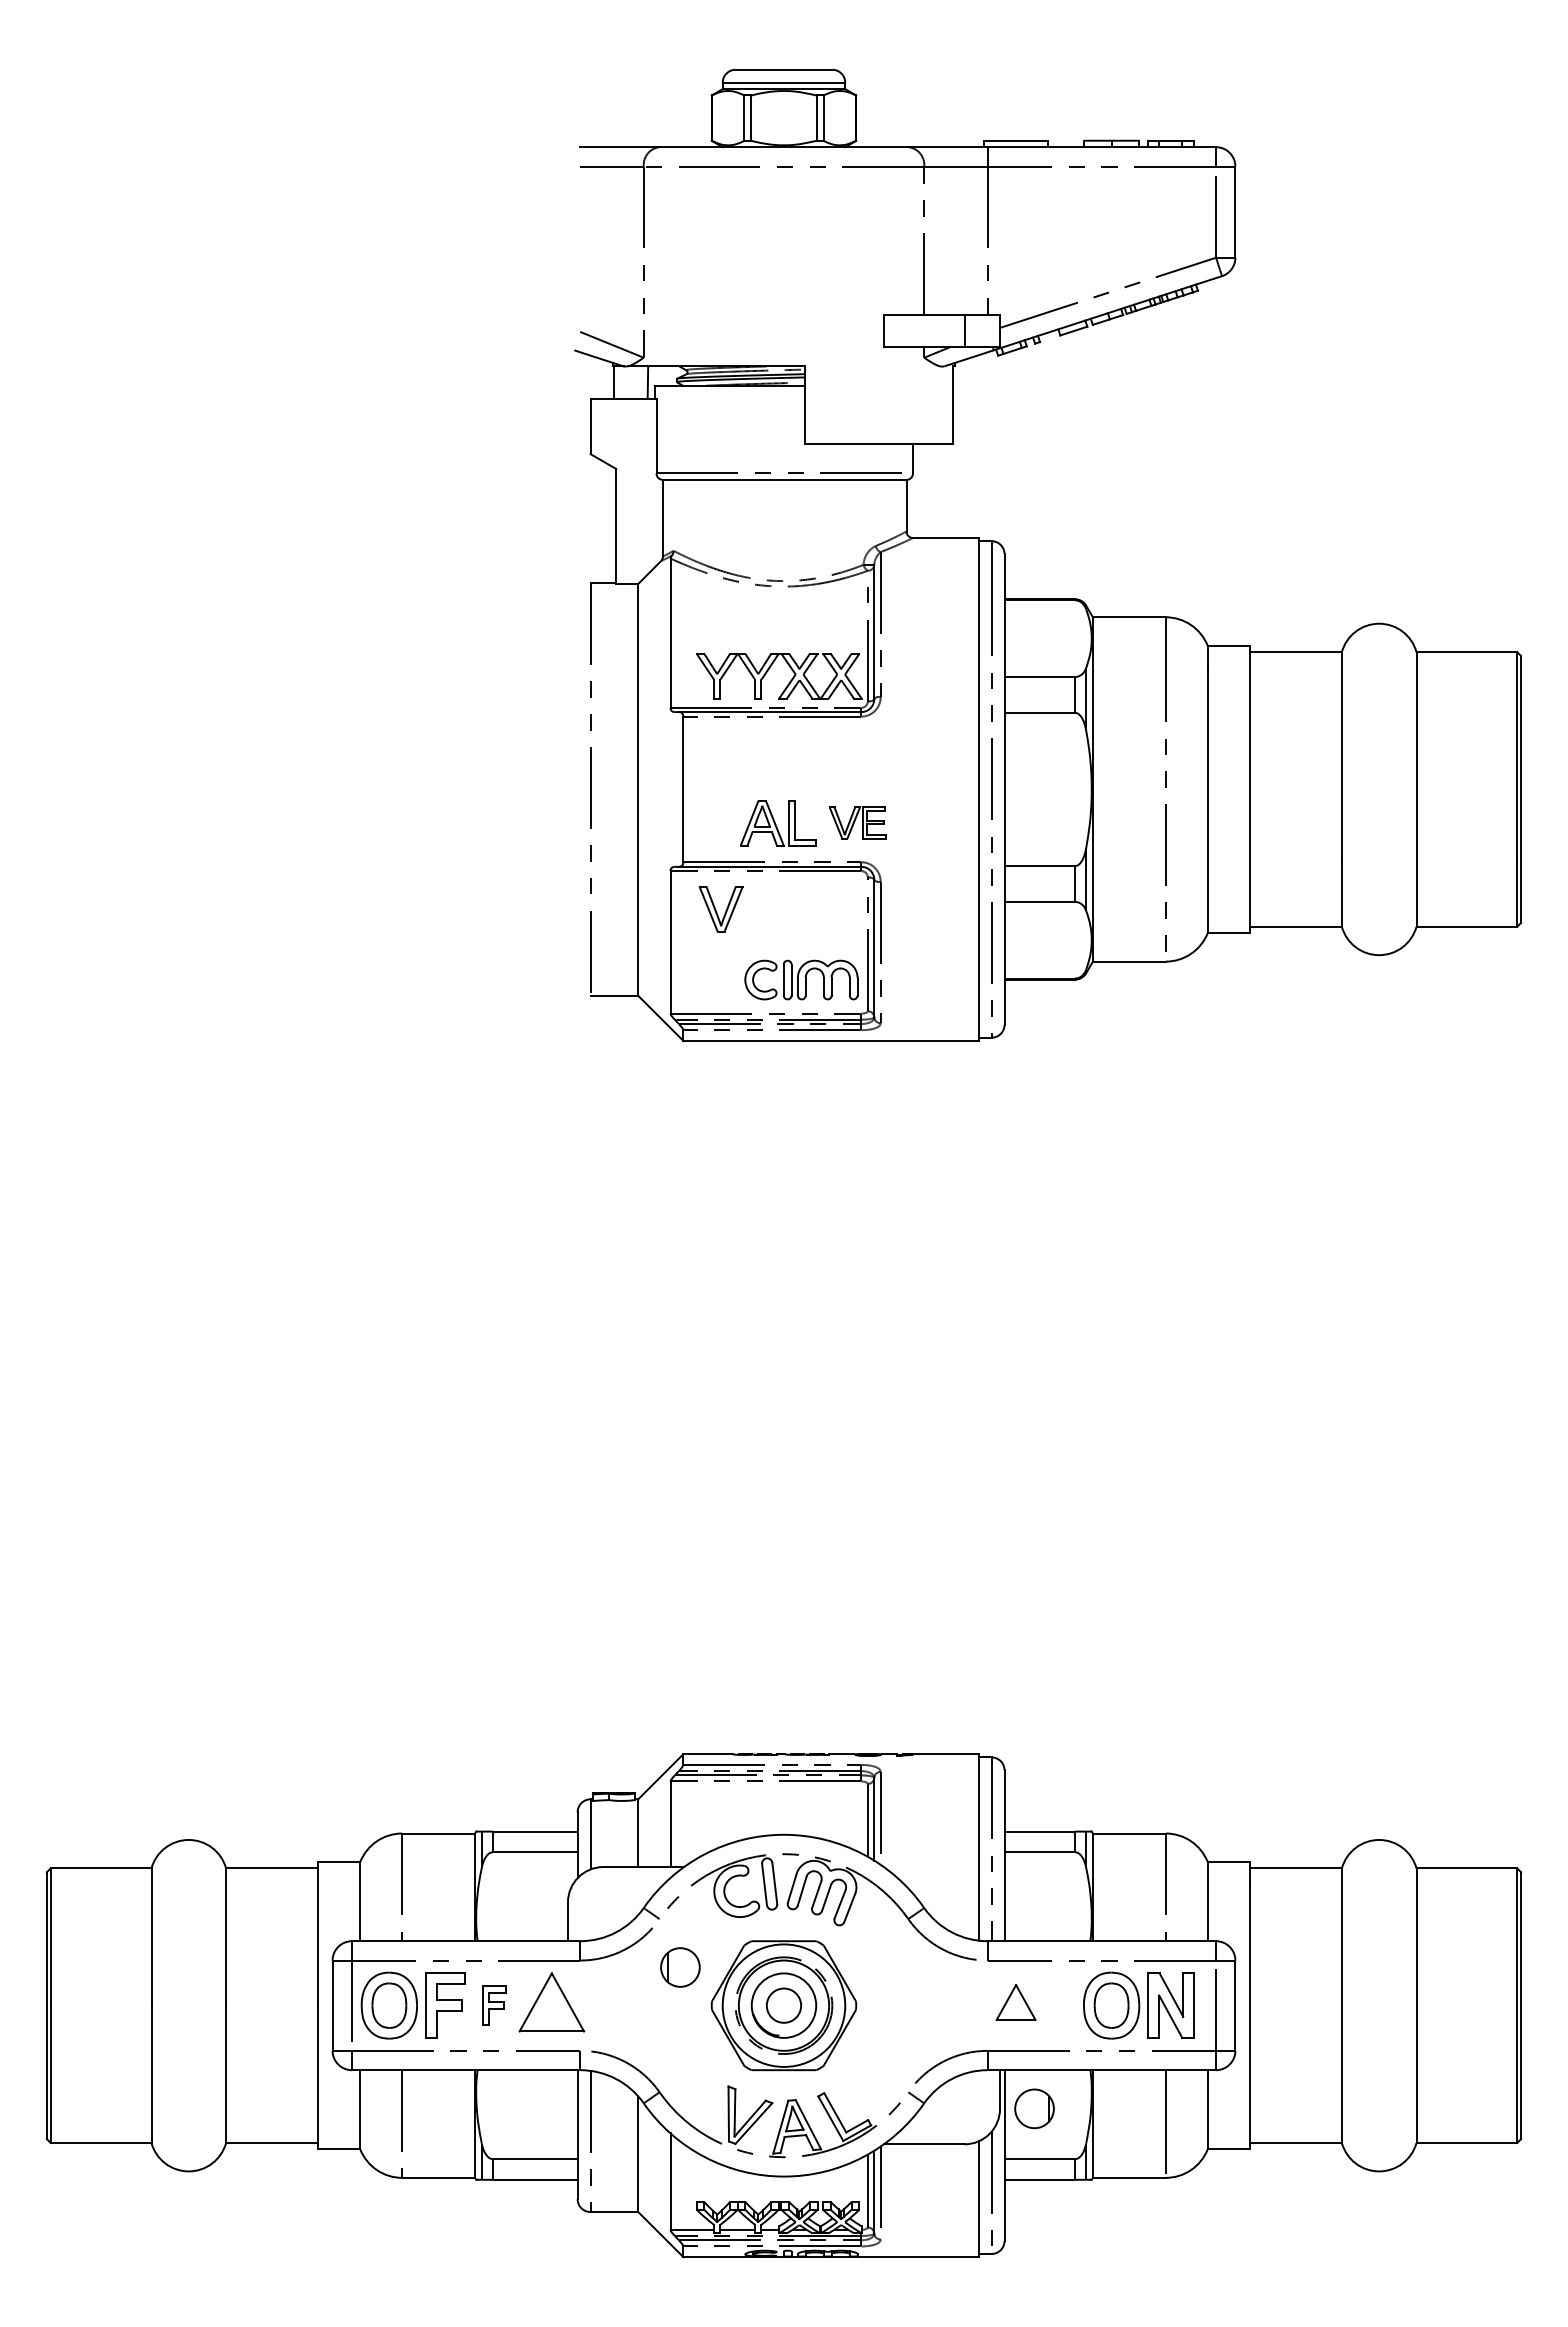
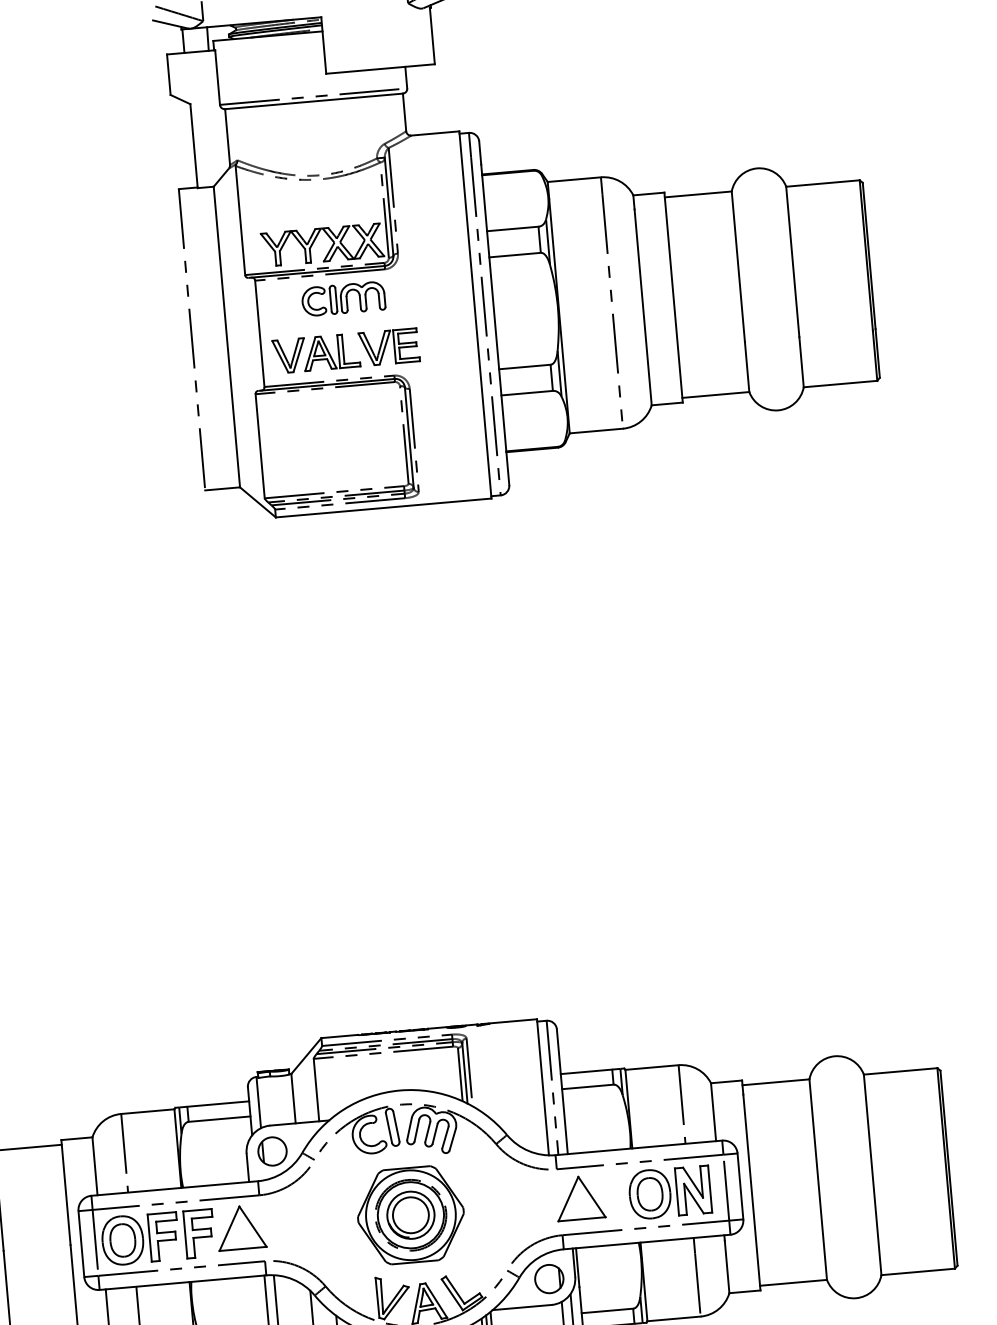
part: (857, 823) -> (389, 347), size x1.43
part: (720, 909) -> (289, 356), moved
part: (801, 979) -> (343, 298), moved
part: (680, 1967) -> (272, 1151), moved
part: (1015, 2002) -> (579, 1198), size x1.67
part: (494, 2005) -> (199, 1233), size x1.67
circle: (783, 2005) -> (410, 1215), size x1.43
part: (1034, 2108) -> (549, 1278), moved

